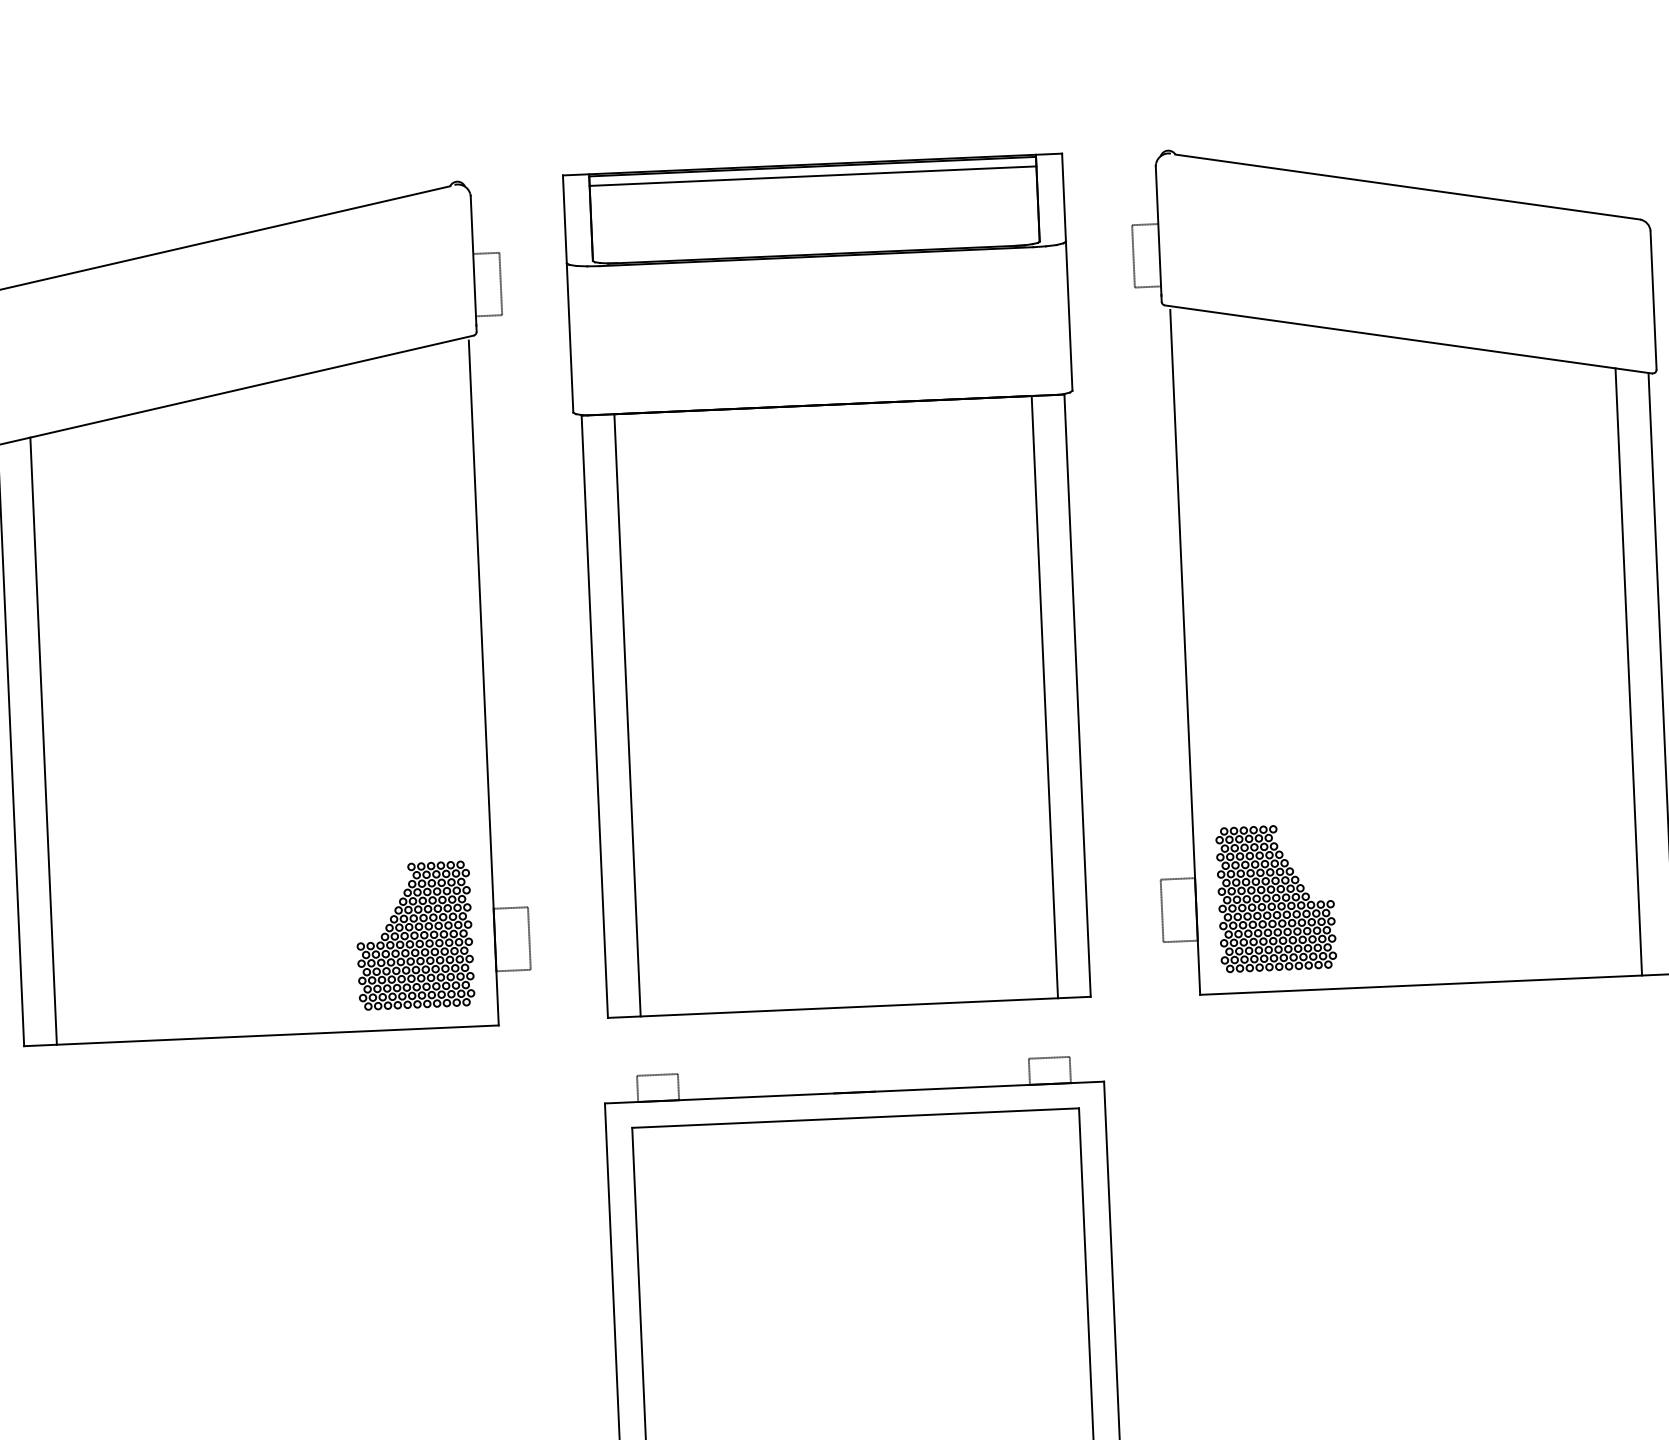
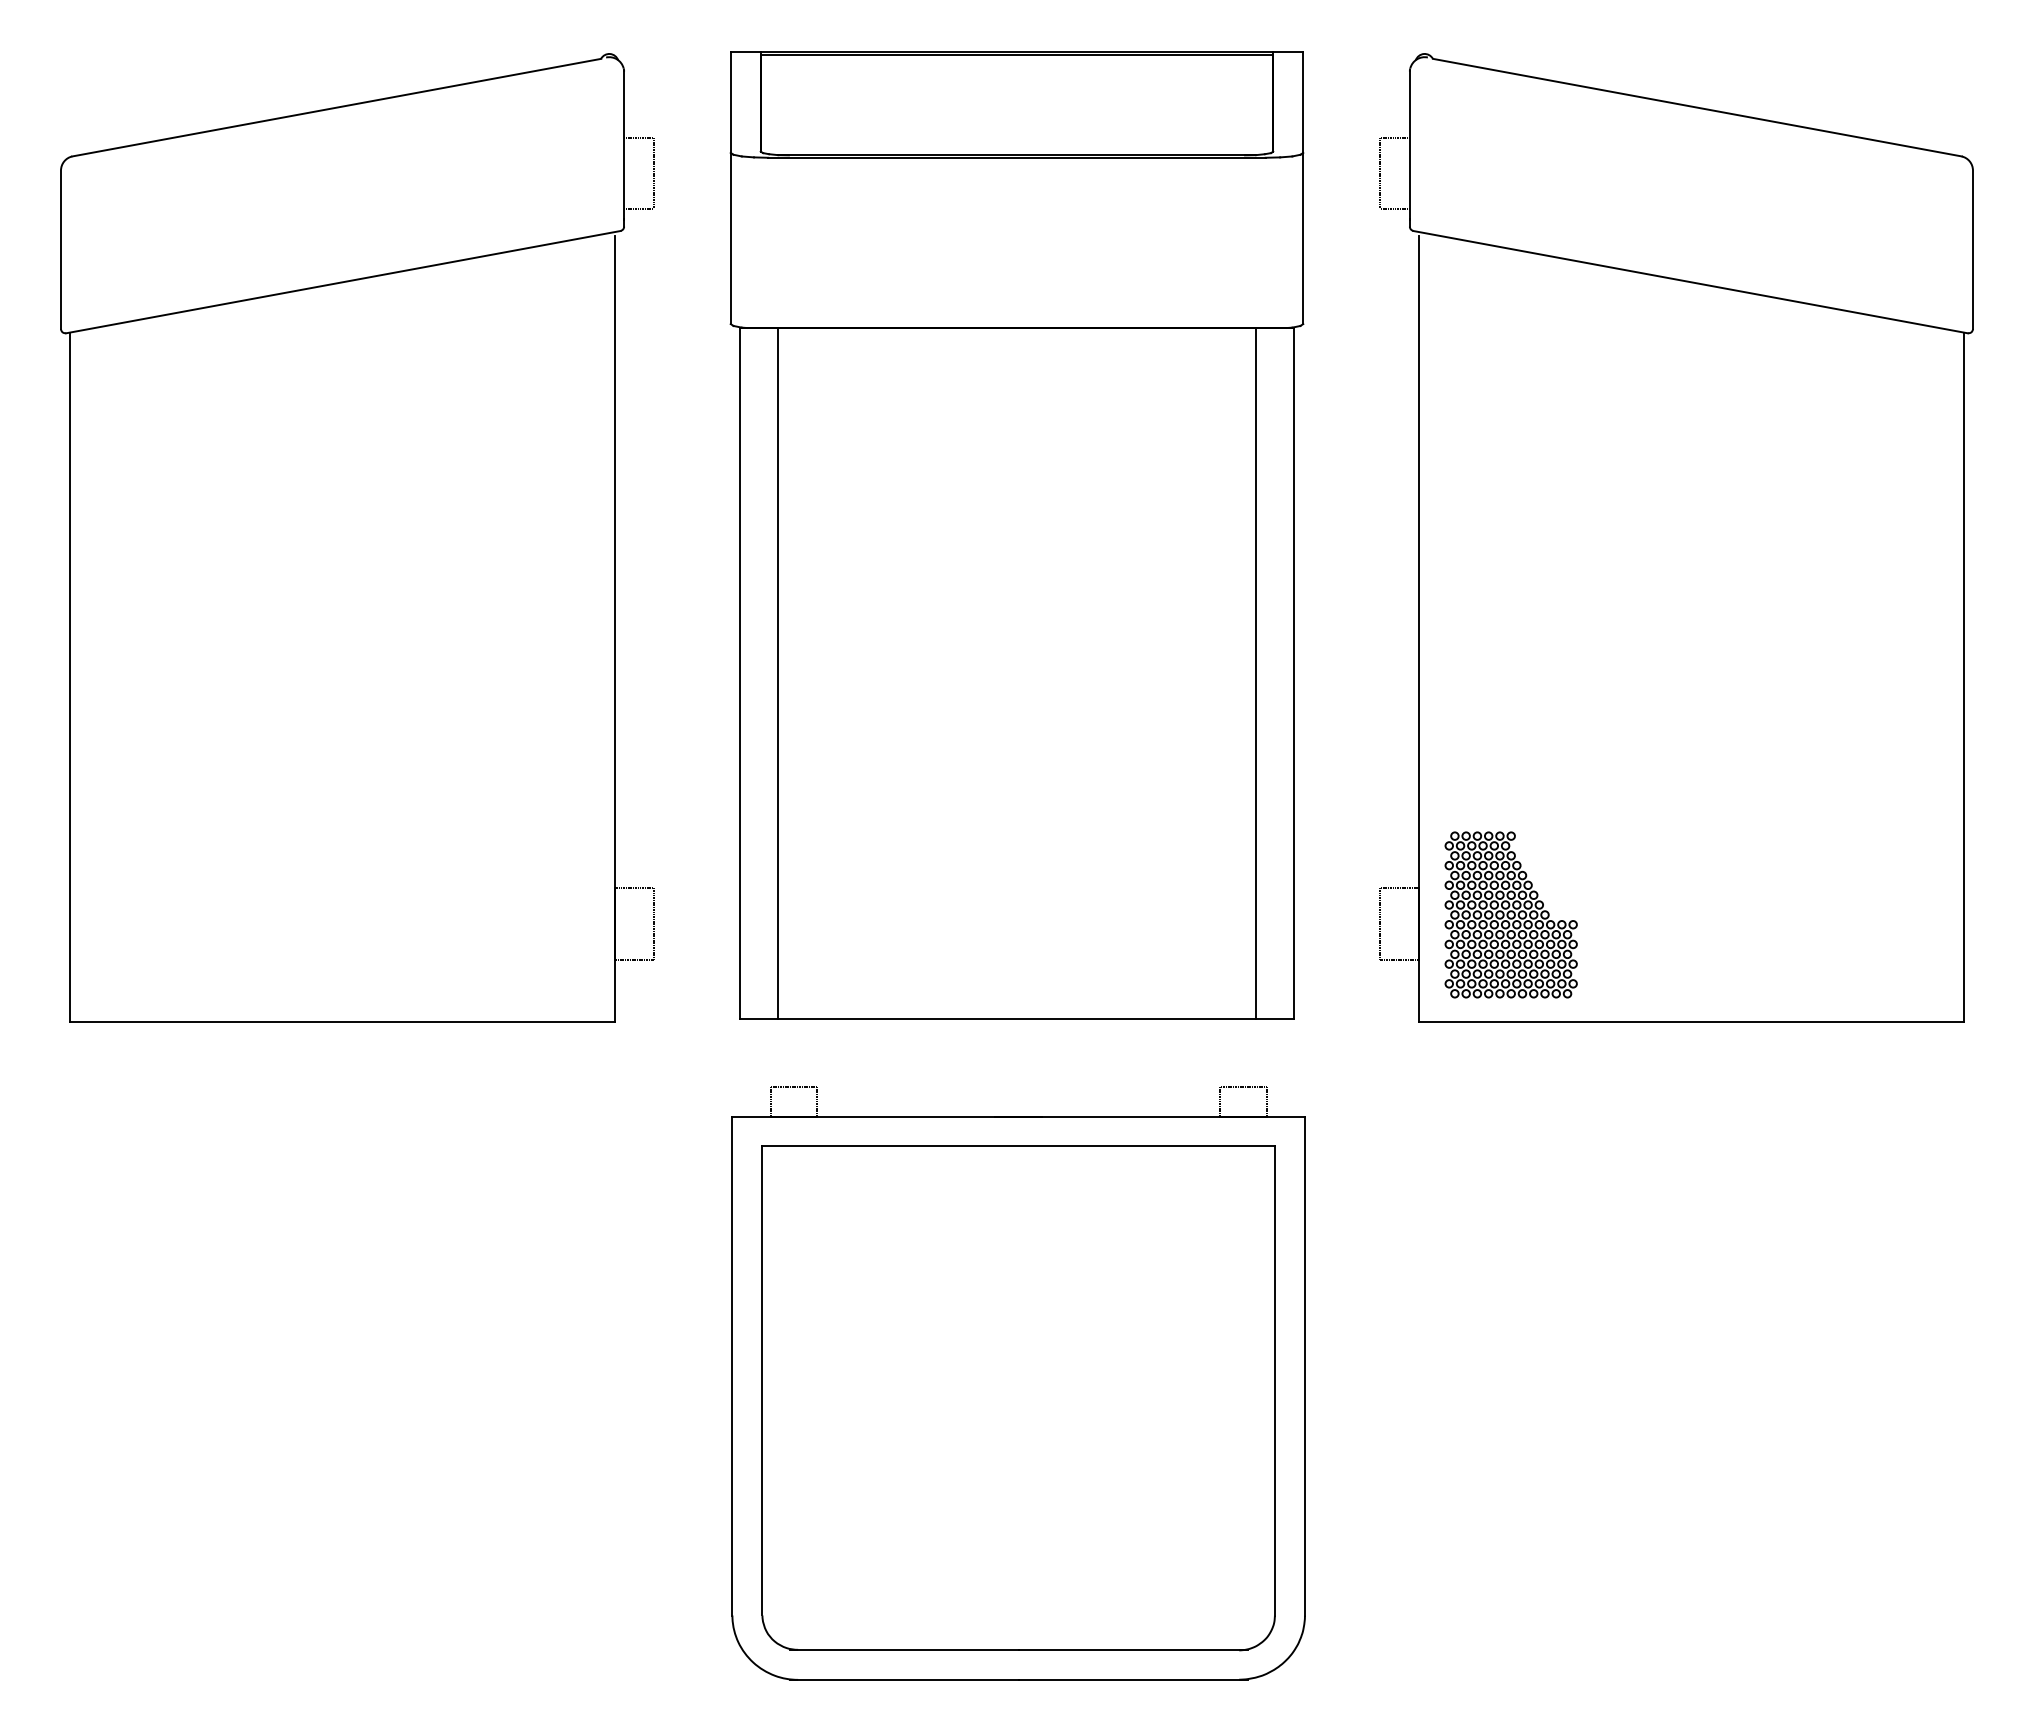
line: (812, 176) -> (1016, 65), removed
line: (1629, 671) -> (1926, 673), removed
line: (43, 740) -> (107, 673), removed
part: (414, 935) -> (522, 914), removed

